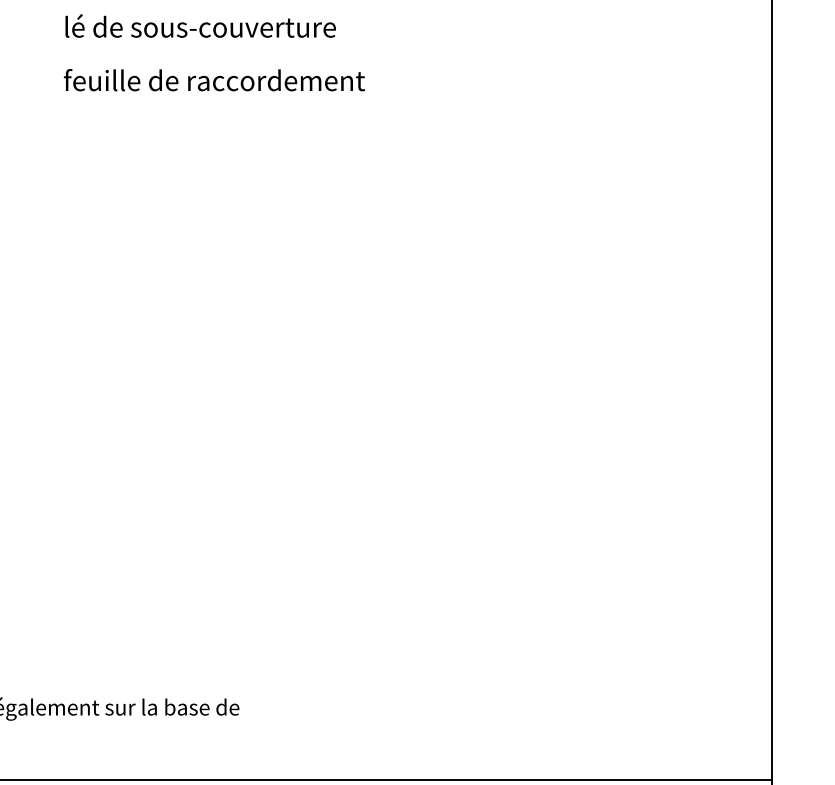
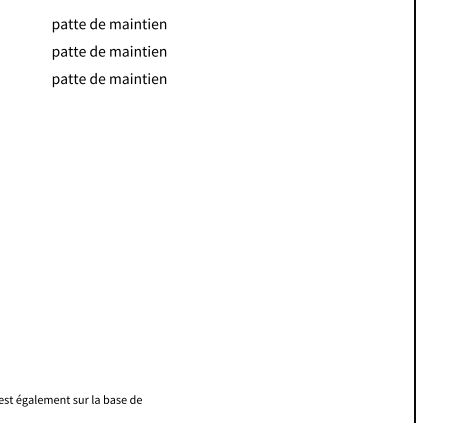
text: (199, 27) -> (121, 51), lé de sous-couverture -> patte de maintien
text: (215, 82) -> (129, 79), feuille de raccordement -> patte de maintien

